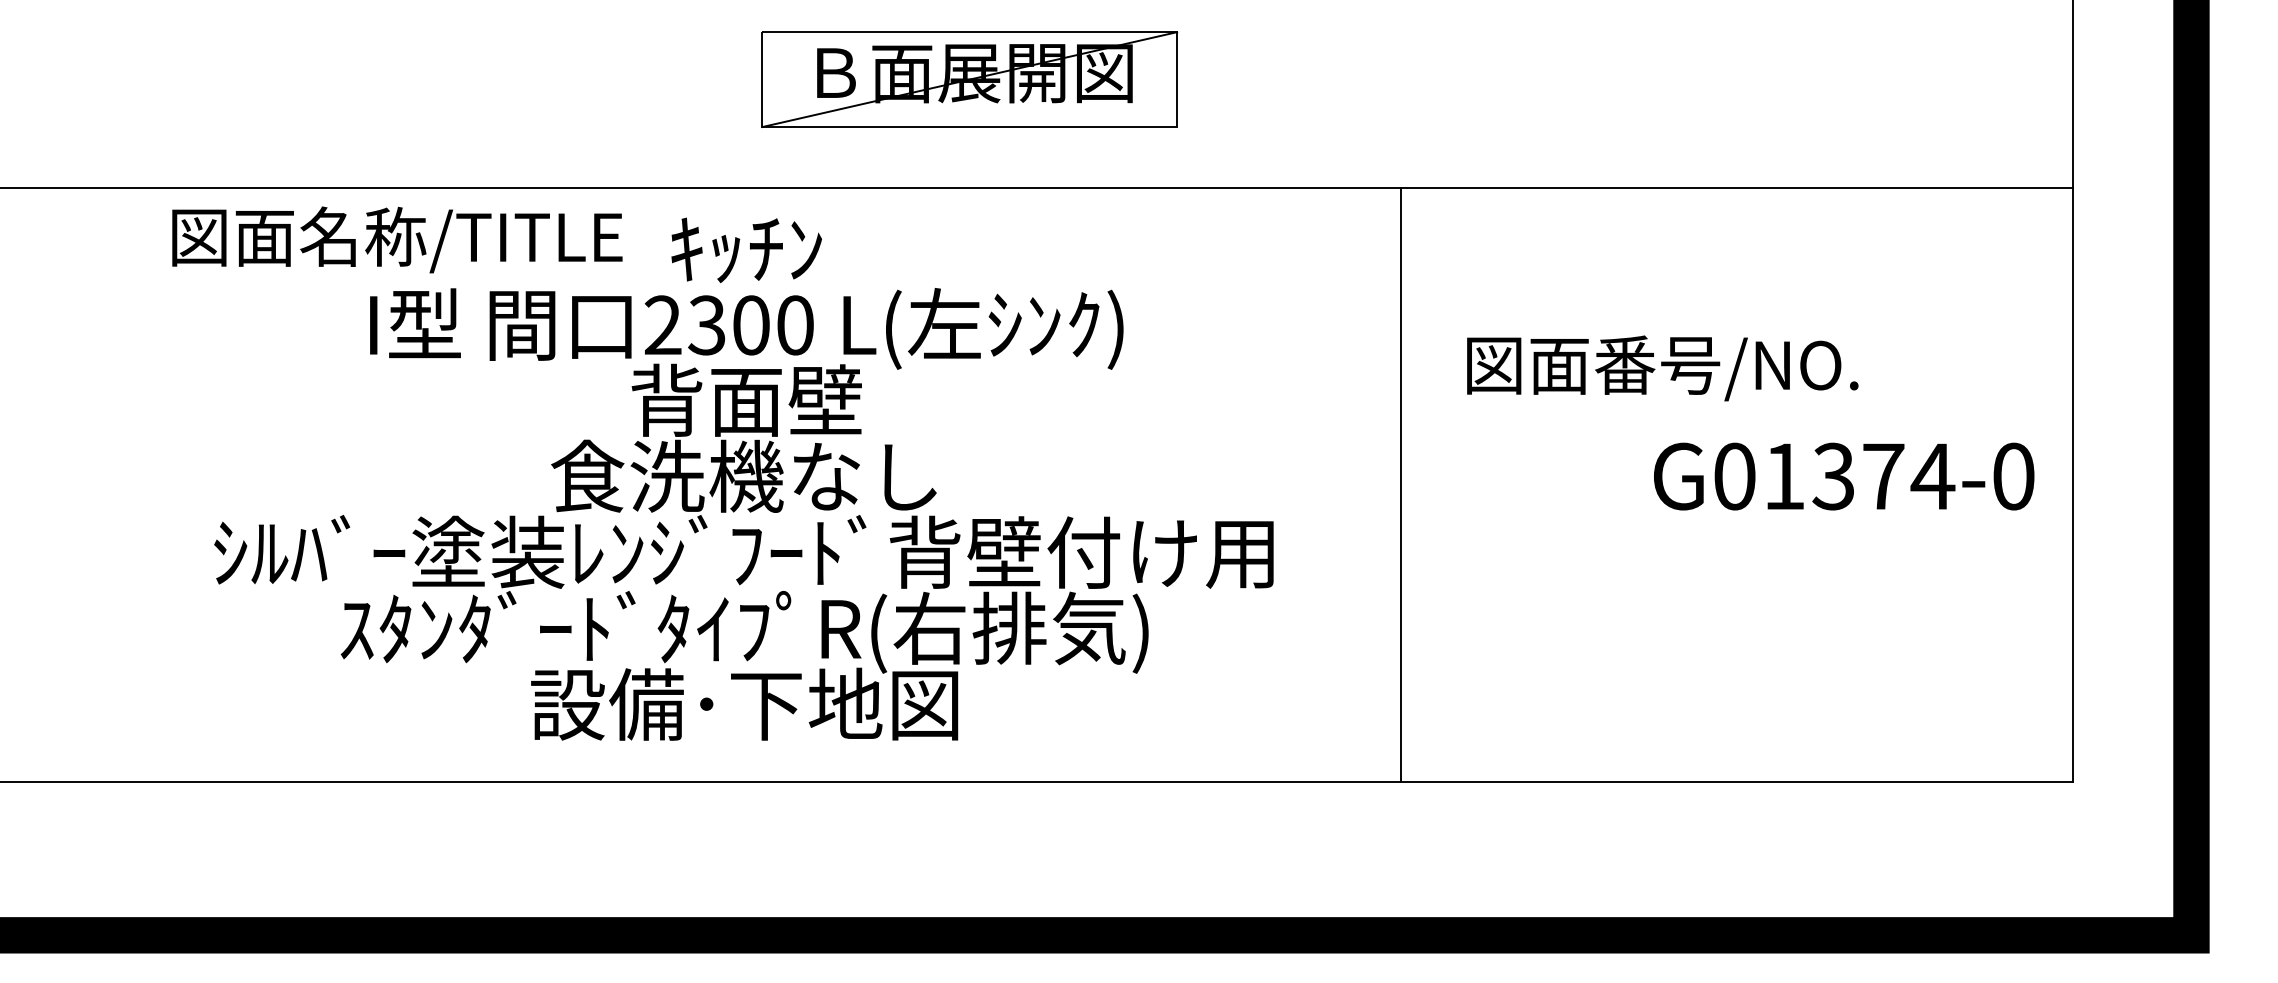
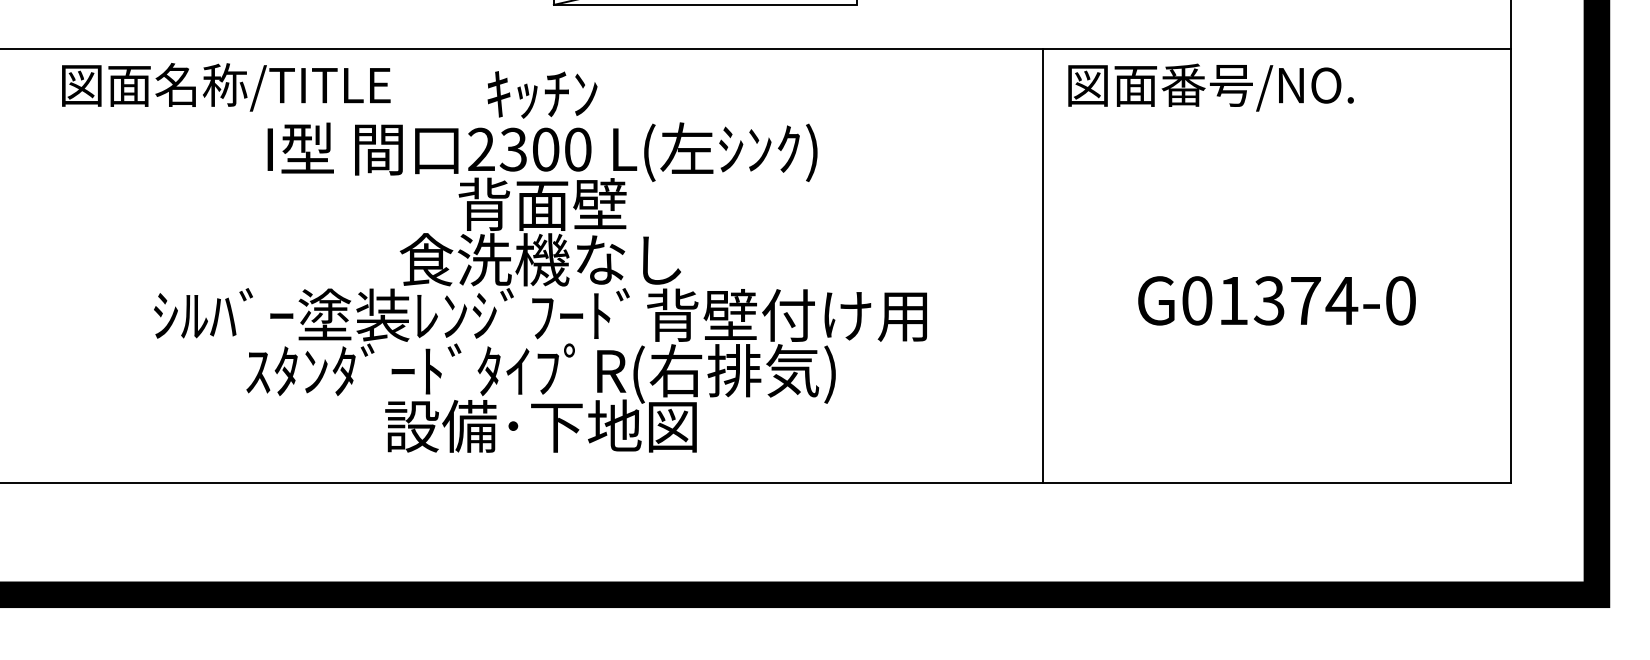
text: (397, 239) -> (226, 86), moved
text: (1662, 368) -> (1210, 87), moved
text: (1844, 476) -> (1277, 300), moved
line: (1401, 484) -> (1043, 265), moved

